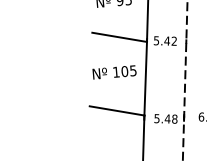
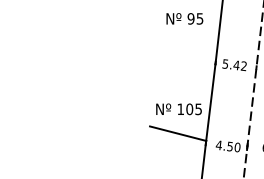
line: (119, 37) -> (187, 57), removed
text: (114, 72) -> (178, 109), moved
text: (165, 119) -> (227, 146), 5.48 -> 4.50

